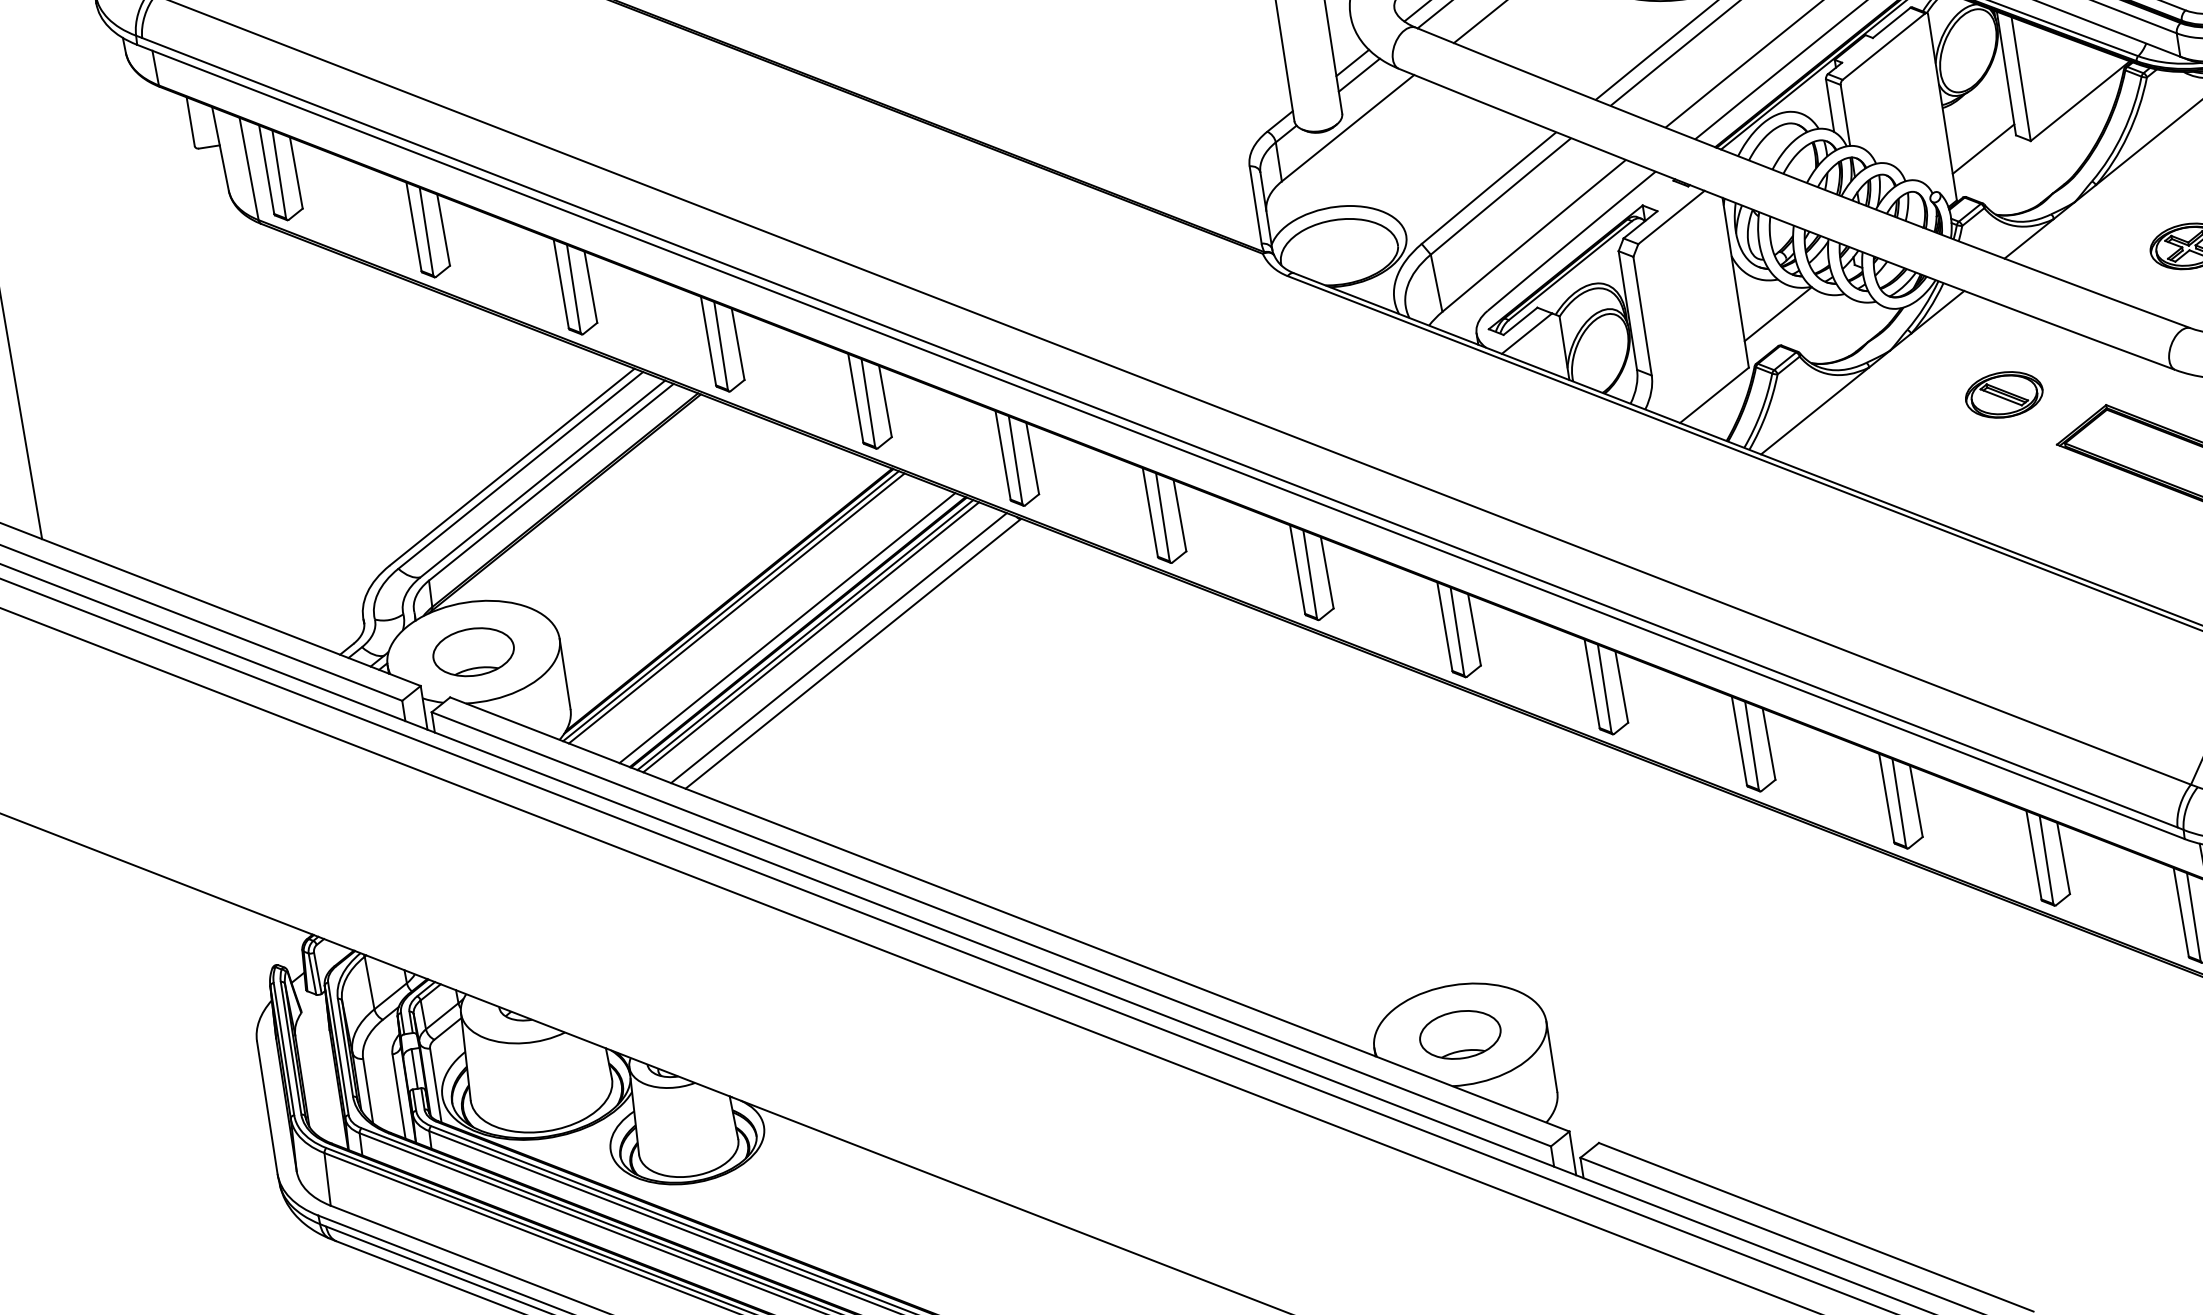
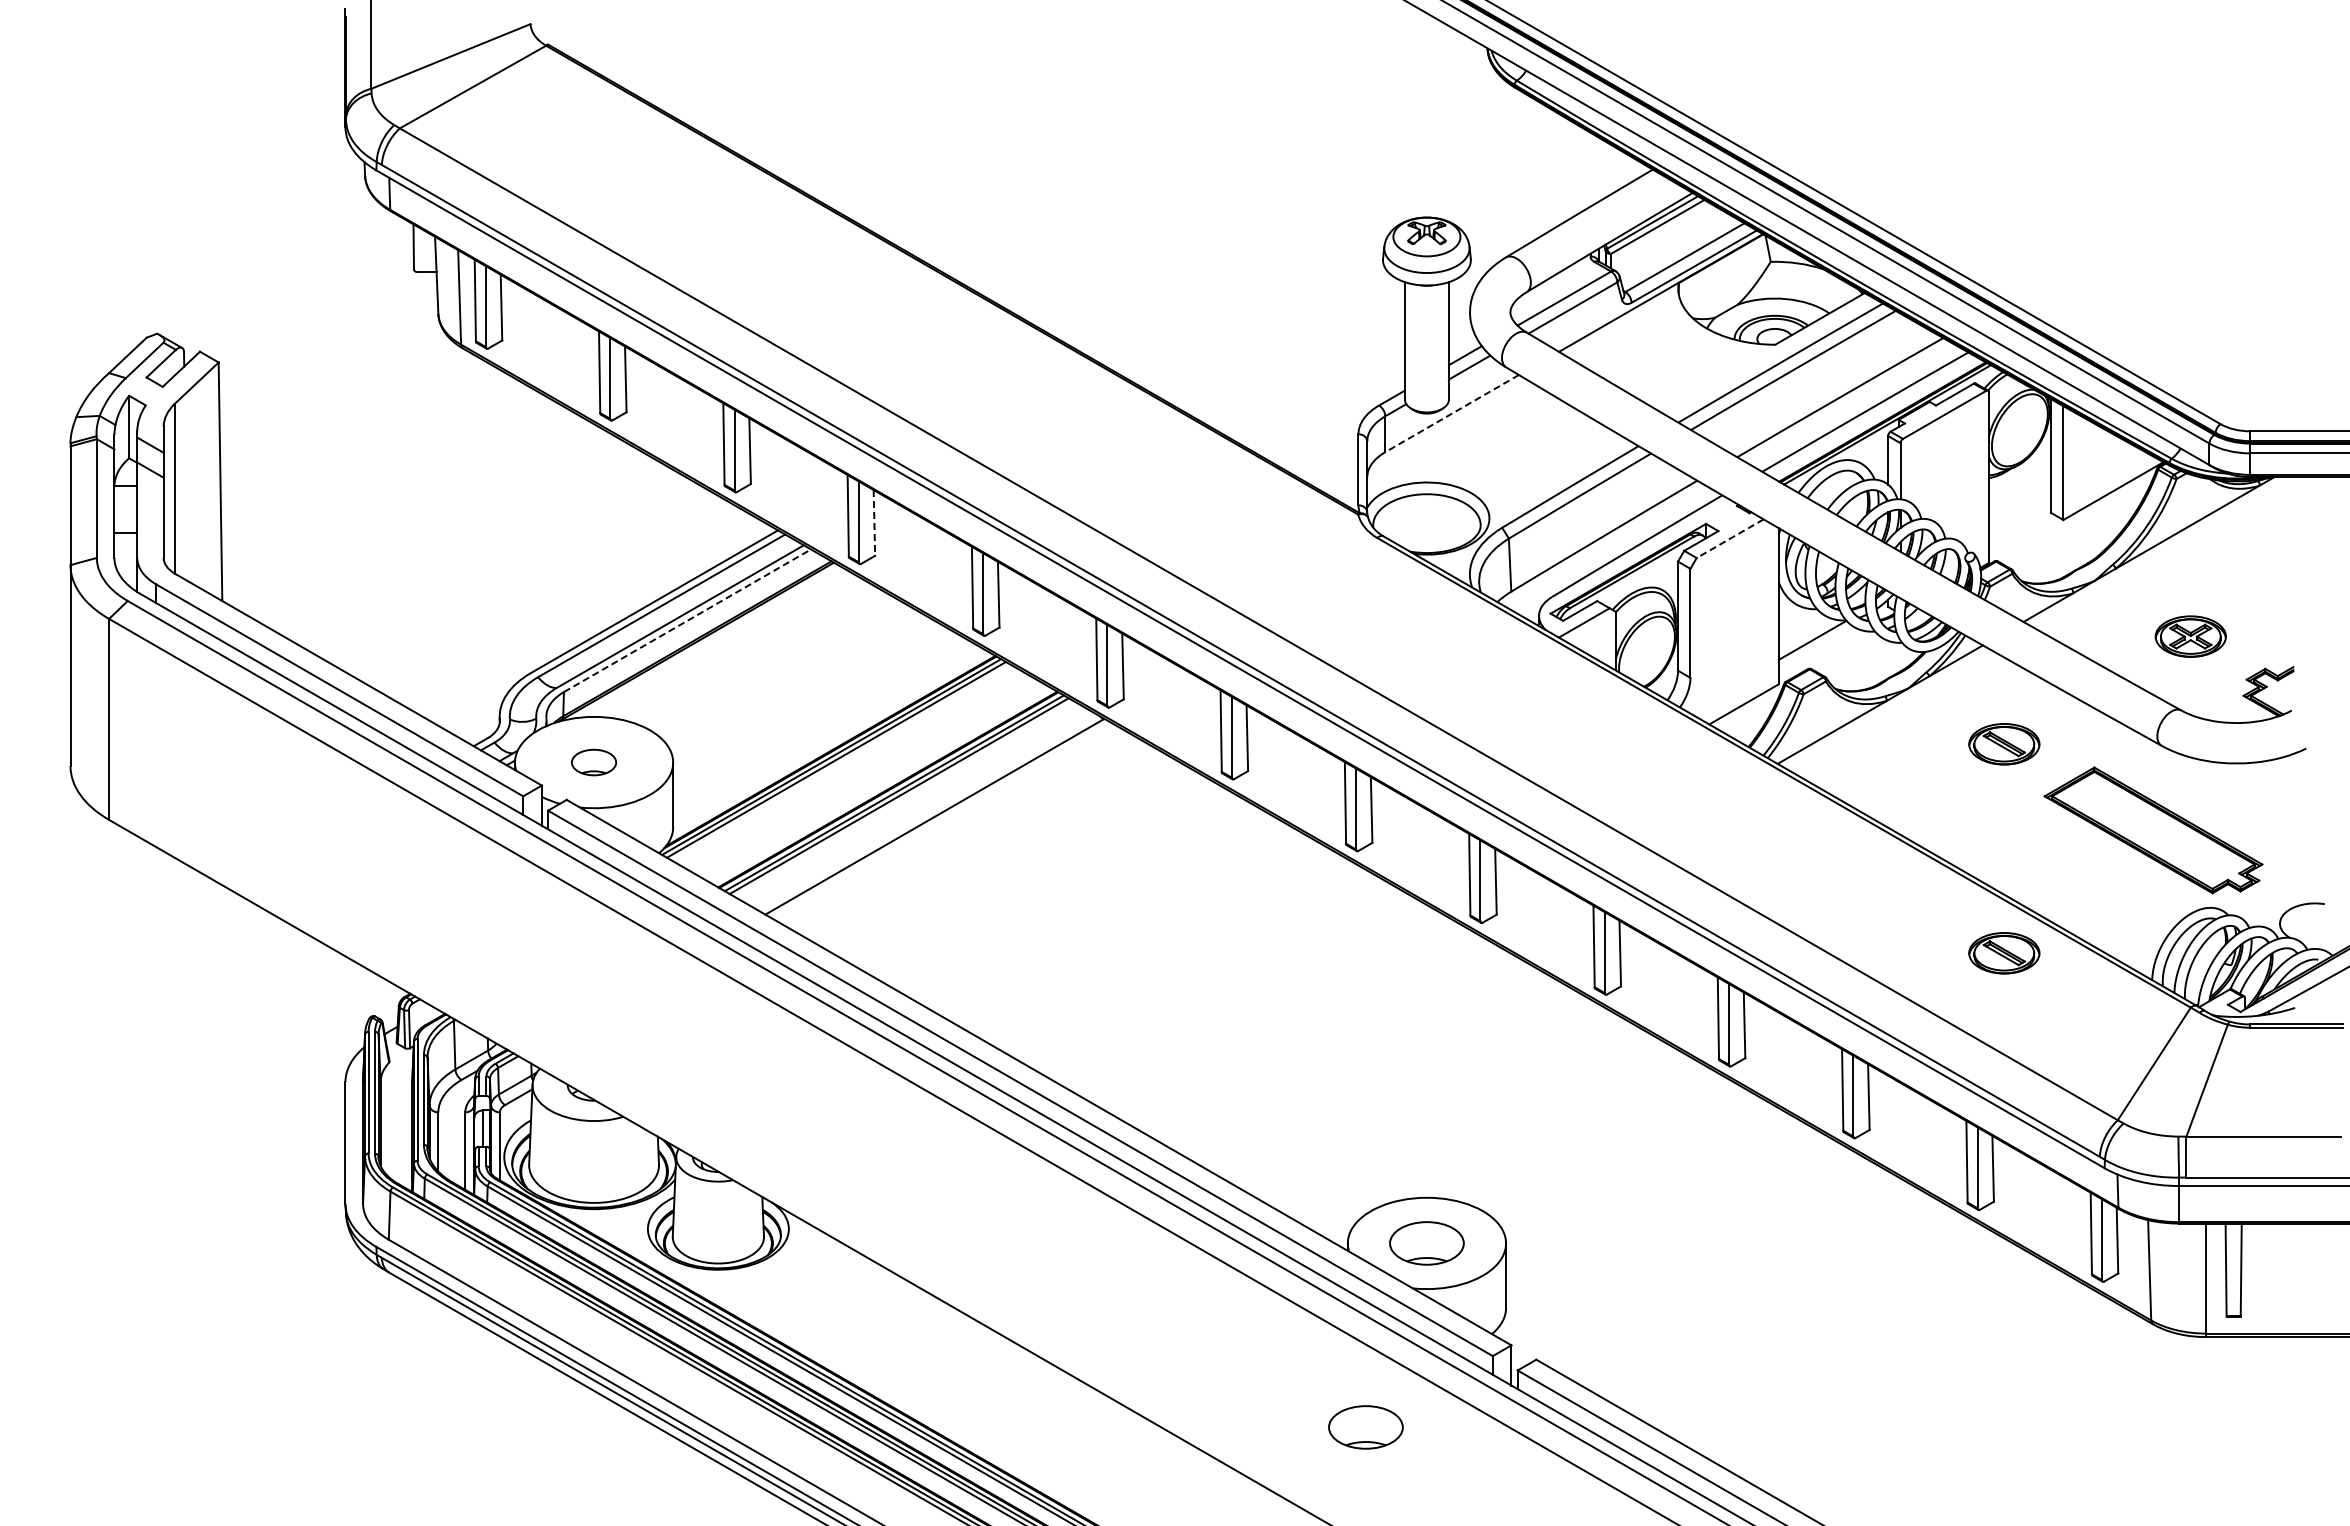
line: (1347, 128) -> (1451, 413), solid -> dashed
line: (1983, 148) -> (2019, 520), removed
line: (1671, 217) -> (1730, 538), solid -> dashed
line: (738, 343) -> (874, 522), solid -> dashed
line: (551, 481) -> (687, 620), solid -> dashed
part: (2039, 622) -> (2004, 953), added
line: (786, 628) -> (878, 784), removed
line: (838, 647) -> (922, 809), removed
part: (472, 652) -> (593, 762), size x0.6
part: (1424, 1245) -> (1365, 1427), added

